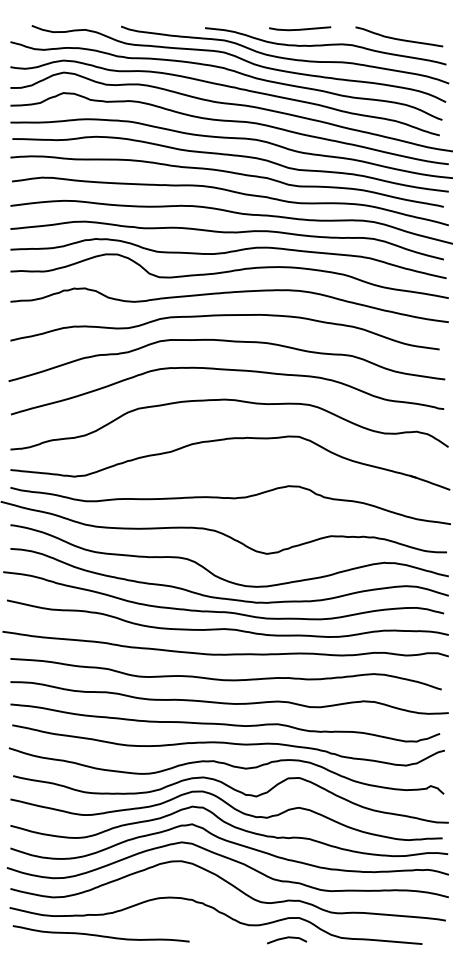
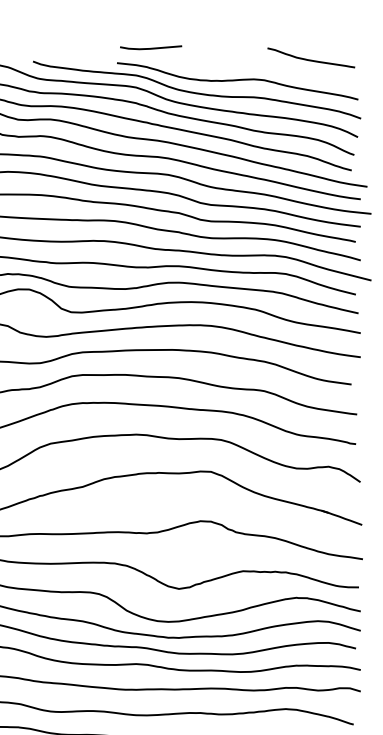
line: (300, 28) -> (151, 47), moved
curve: (399, 38) -> (311, 59), moved

